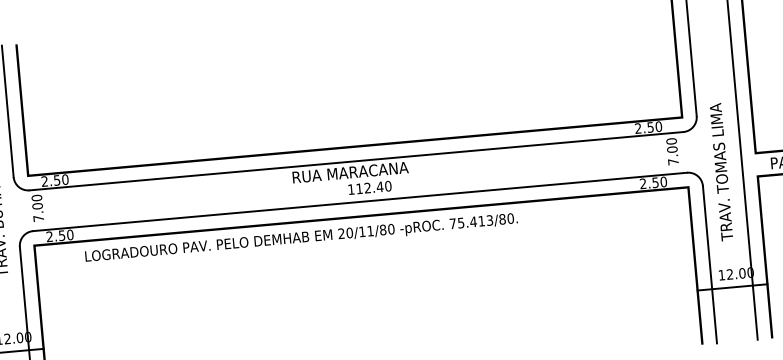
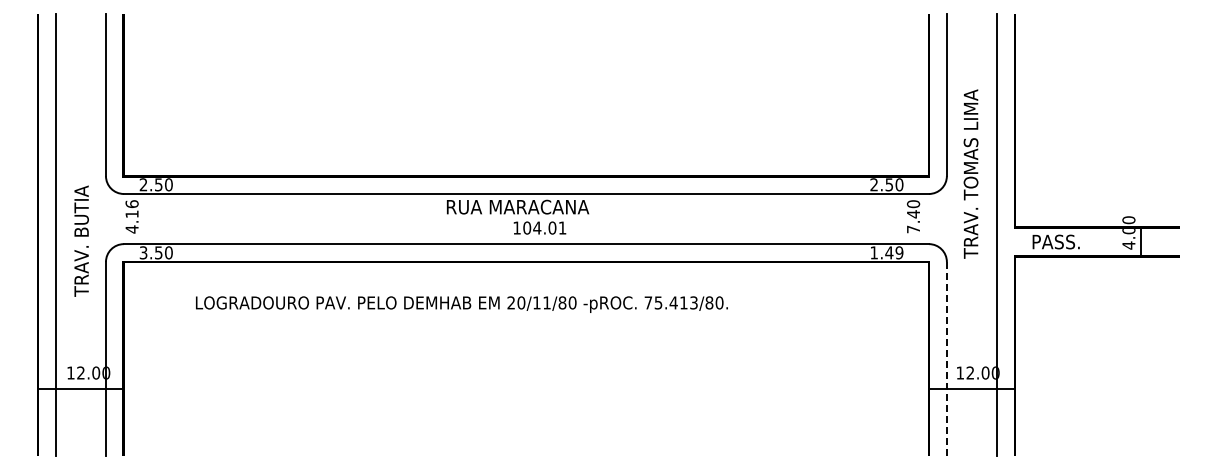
text: (672, 149) -> (913, 214), 7.00 -> 7.40
text: (720, 171) -> (970, 173), moved
text: (653, 182) -> (886, 252), 2.50 -> 1.49
text: (373, 187) -> (544, 227), 112.40 -> 104.01
text: (37, 208) -> (131, 216), 7.00 -> 4.16
text: (49, 236) -> (143, 252), 2.50 -> 3.50
text: (301, 238) -> (461, 304), moved
line: (709, 264) -> (946, 358), solid -> dashed

